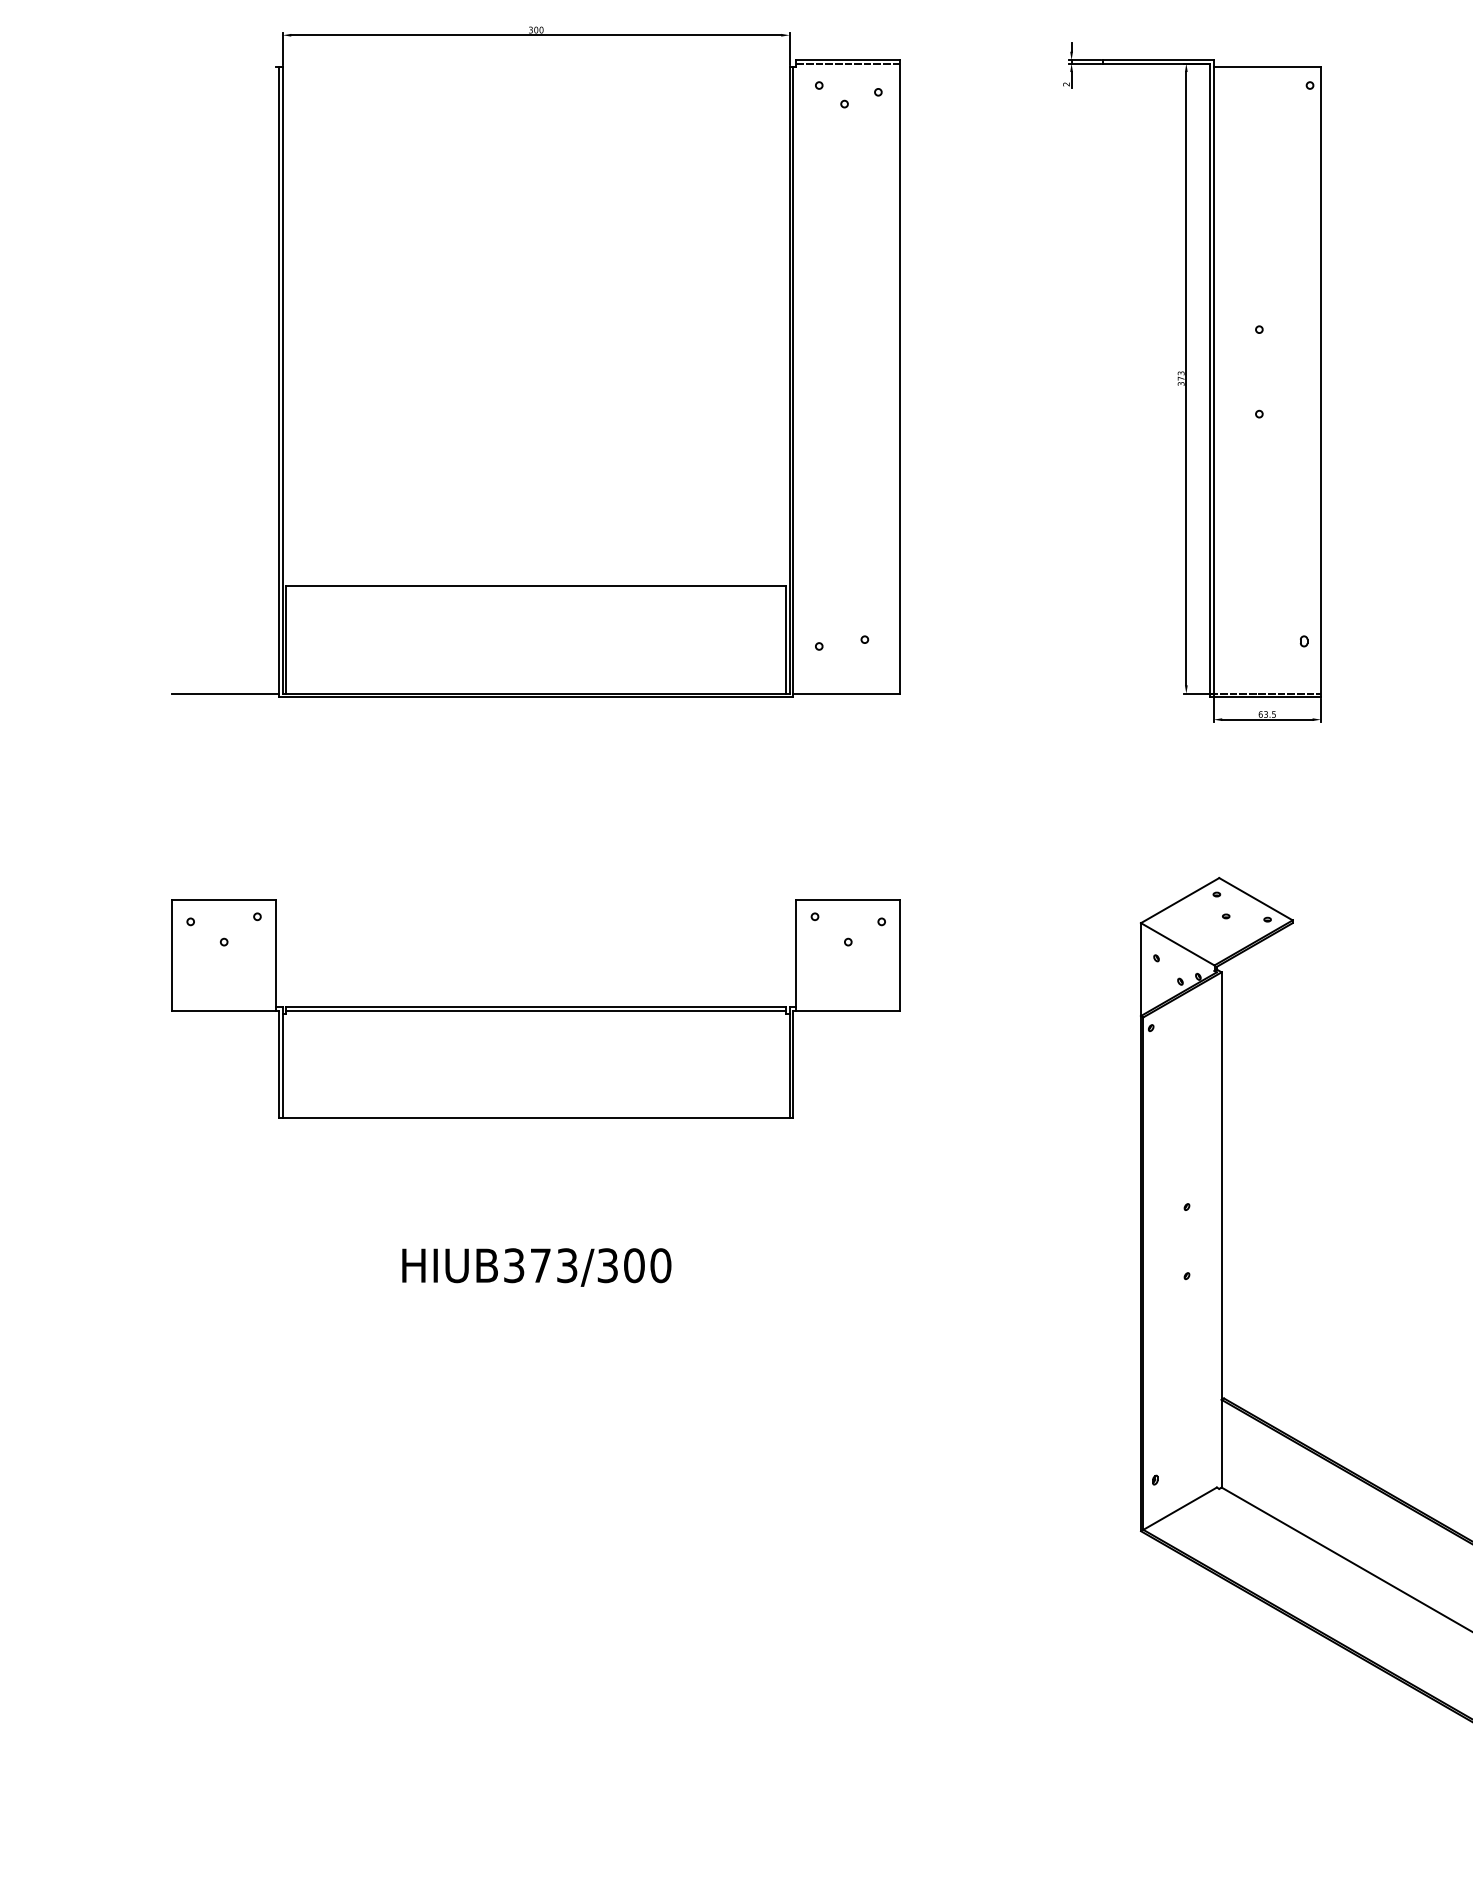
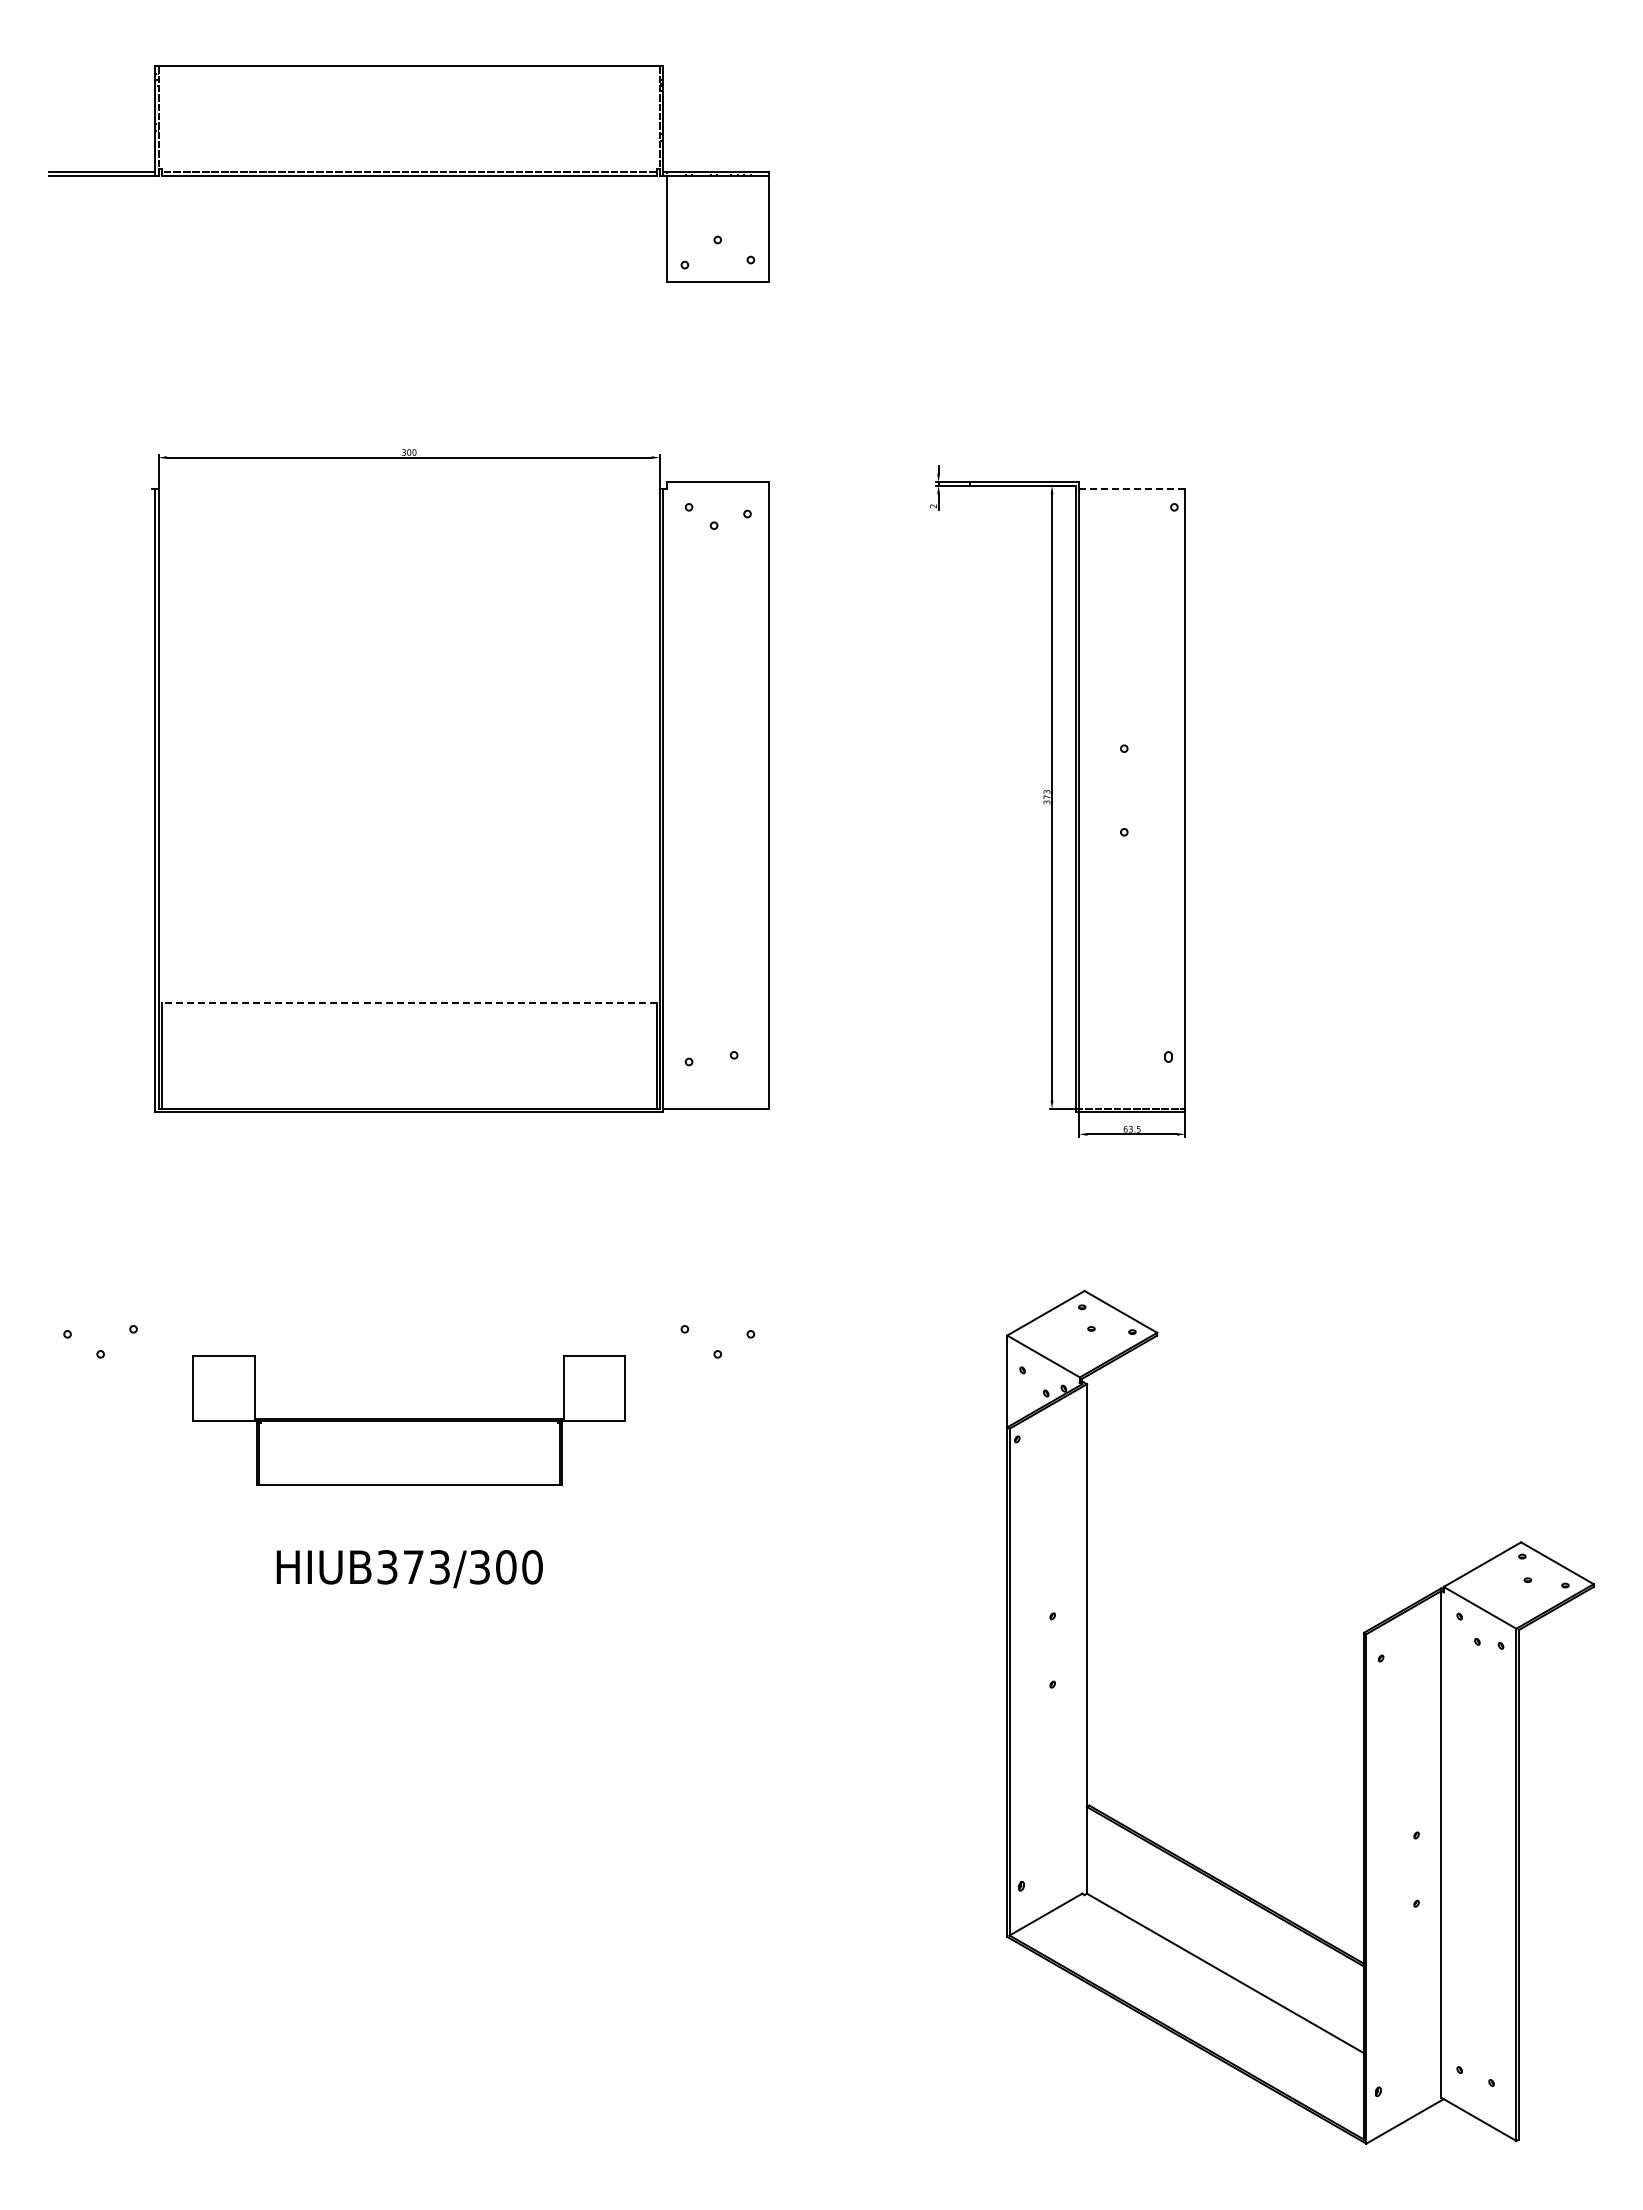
line: (847, 63) -> (717, 485), removed
line: (1266, 66) -> (1131, 488), solid -> dashed
line: (535, 586) -> (408, 1002), solid -> dashed
line: (226, 693) -> (102, 1108), removed
part: (535, 1009) -> (408, 1420), size x0.6
text: (536, 1267) -> (409, 1569), moved

